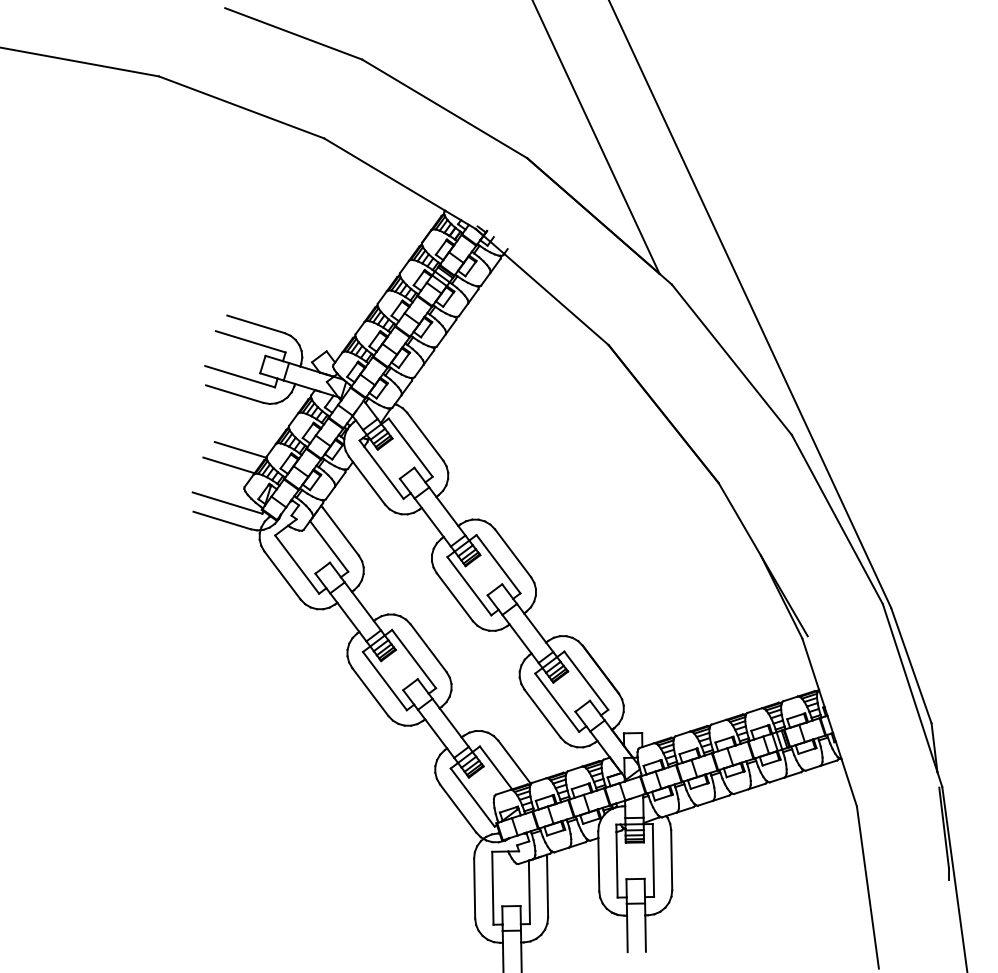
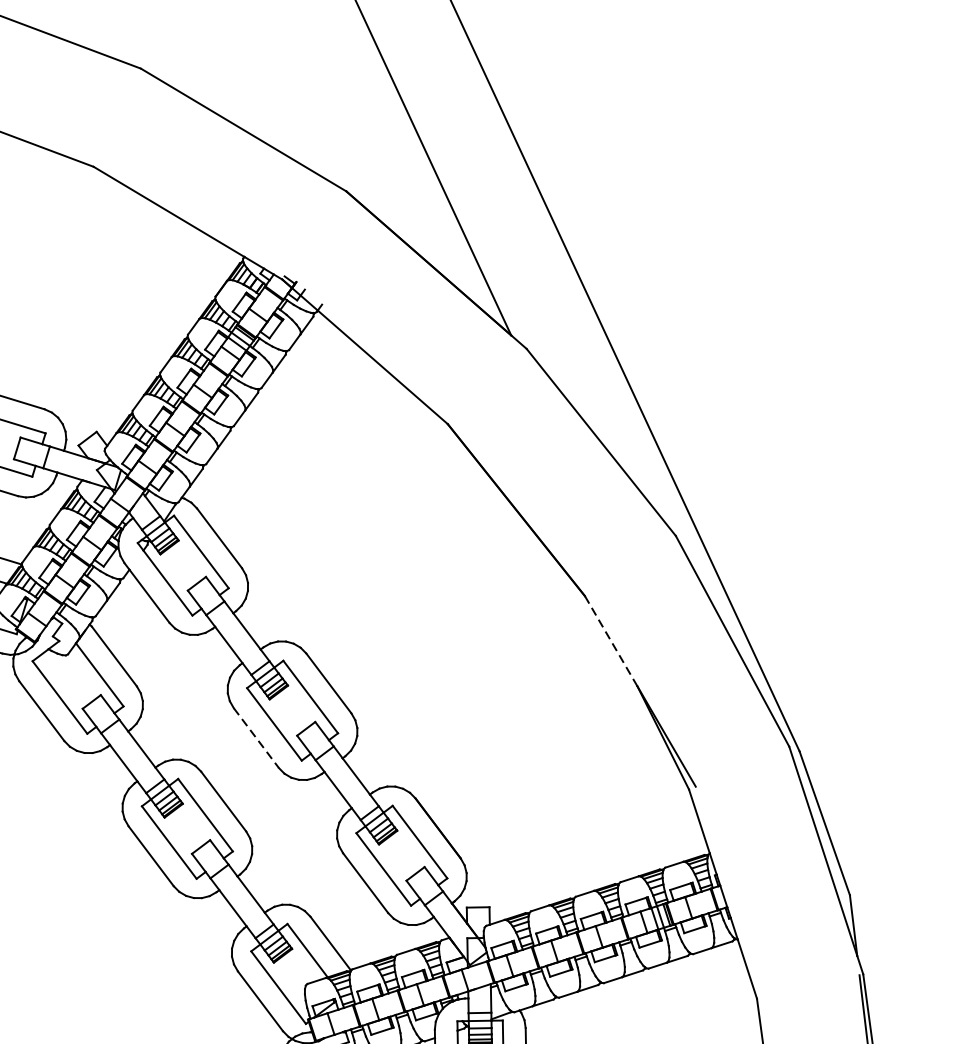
line: (740, 519) -> (612, 641), solid -> dashed
line: (455, 597) -> (257, 738), solid -> dashed

